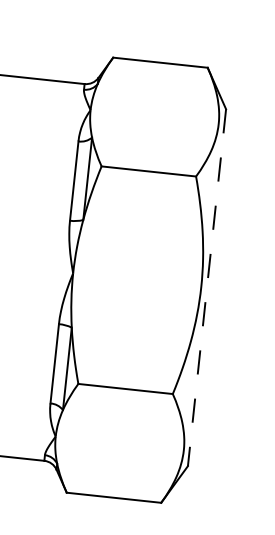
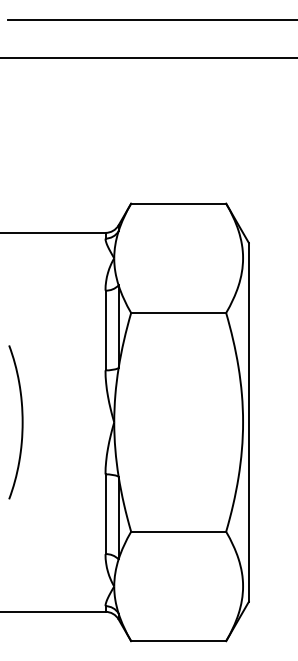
line: (206, 287) -> (248, 422), dashed -> solid

